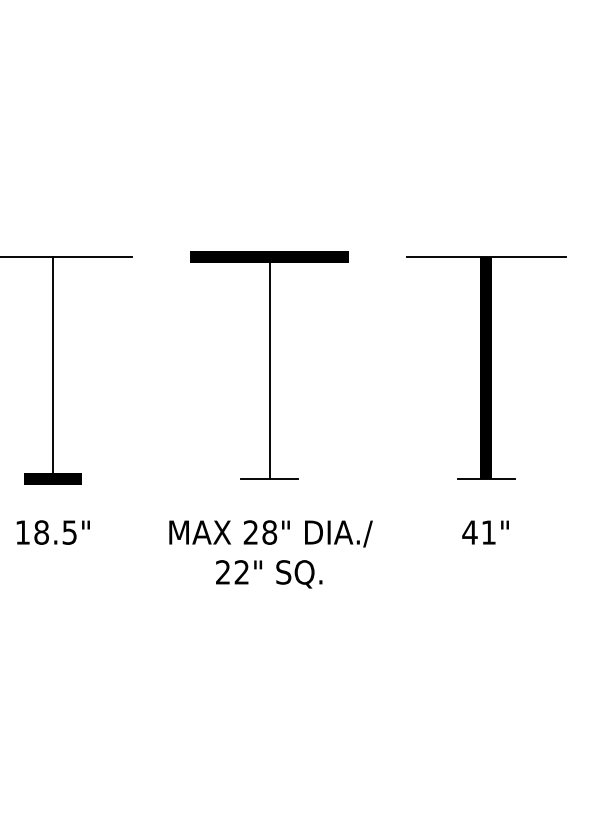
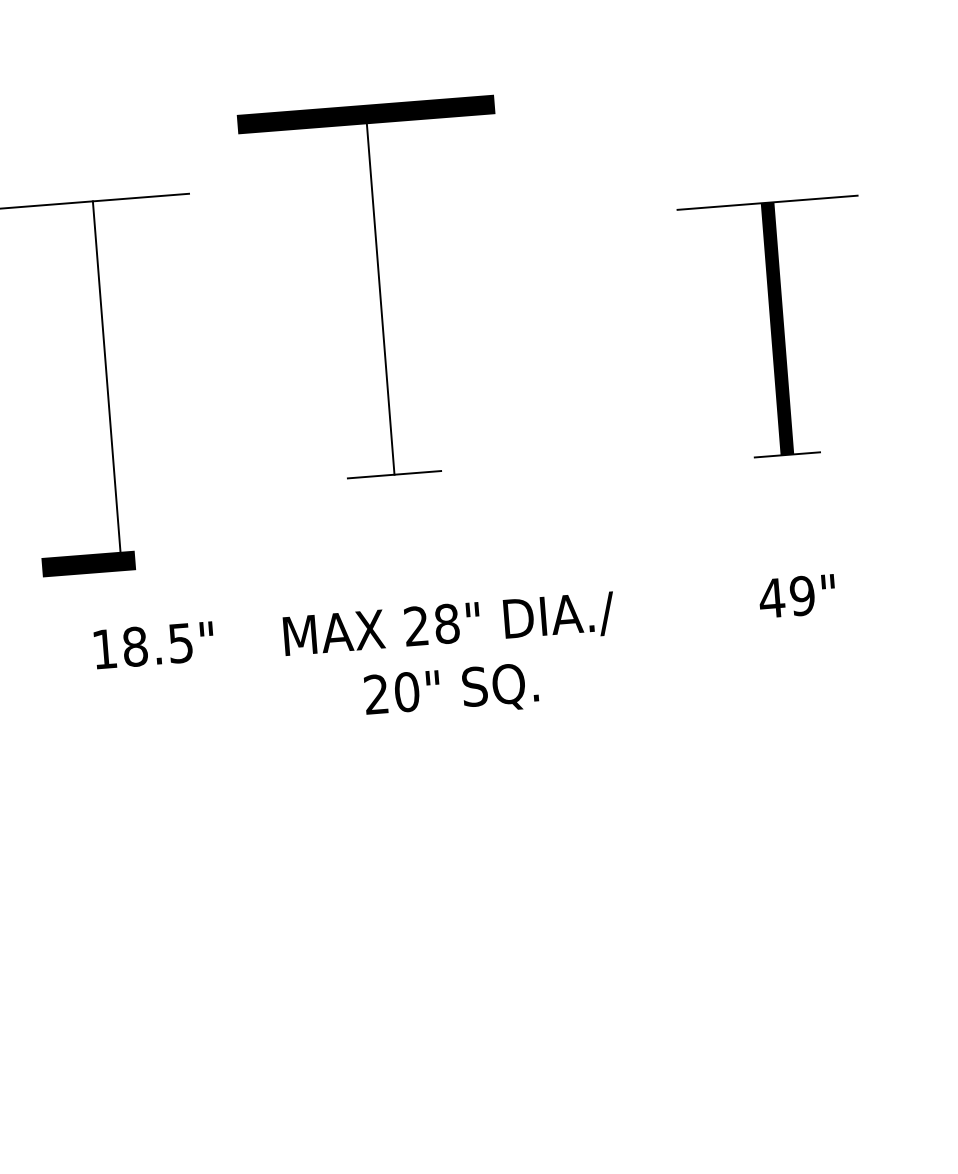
part: (269, 365) -> (379, 291), moved
line: (53, 367) -> (107, 381), moved
part: (486, 367) -> (777, 328), size x0.7
text: (52, 532) -> (152, 645), moved
text: (488, 532) -> (802, 595), 41" -> 49"
text: (241, 572) -> (406, 692), 22" -> 20"

